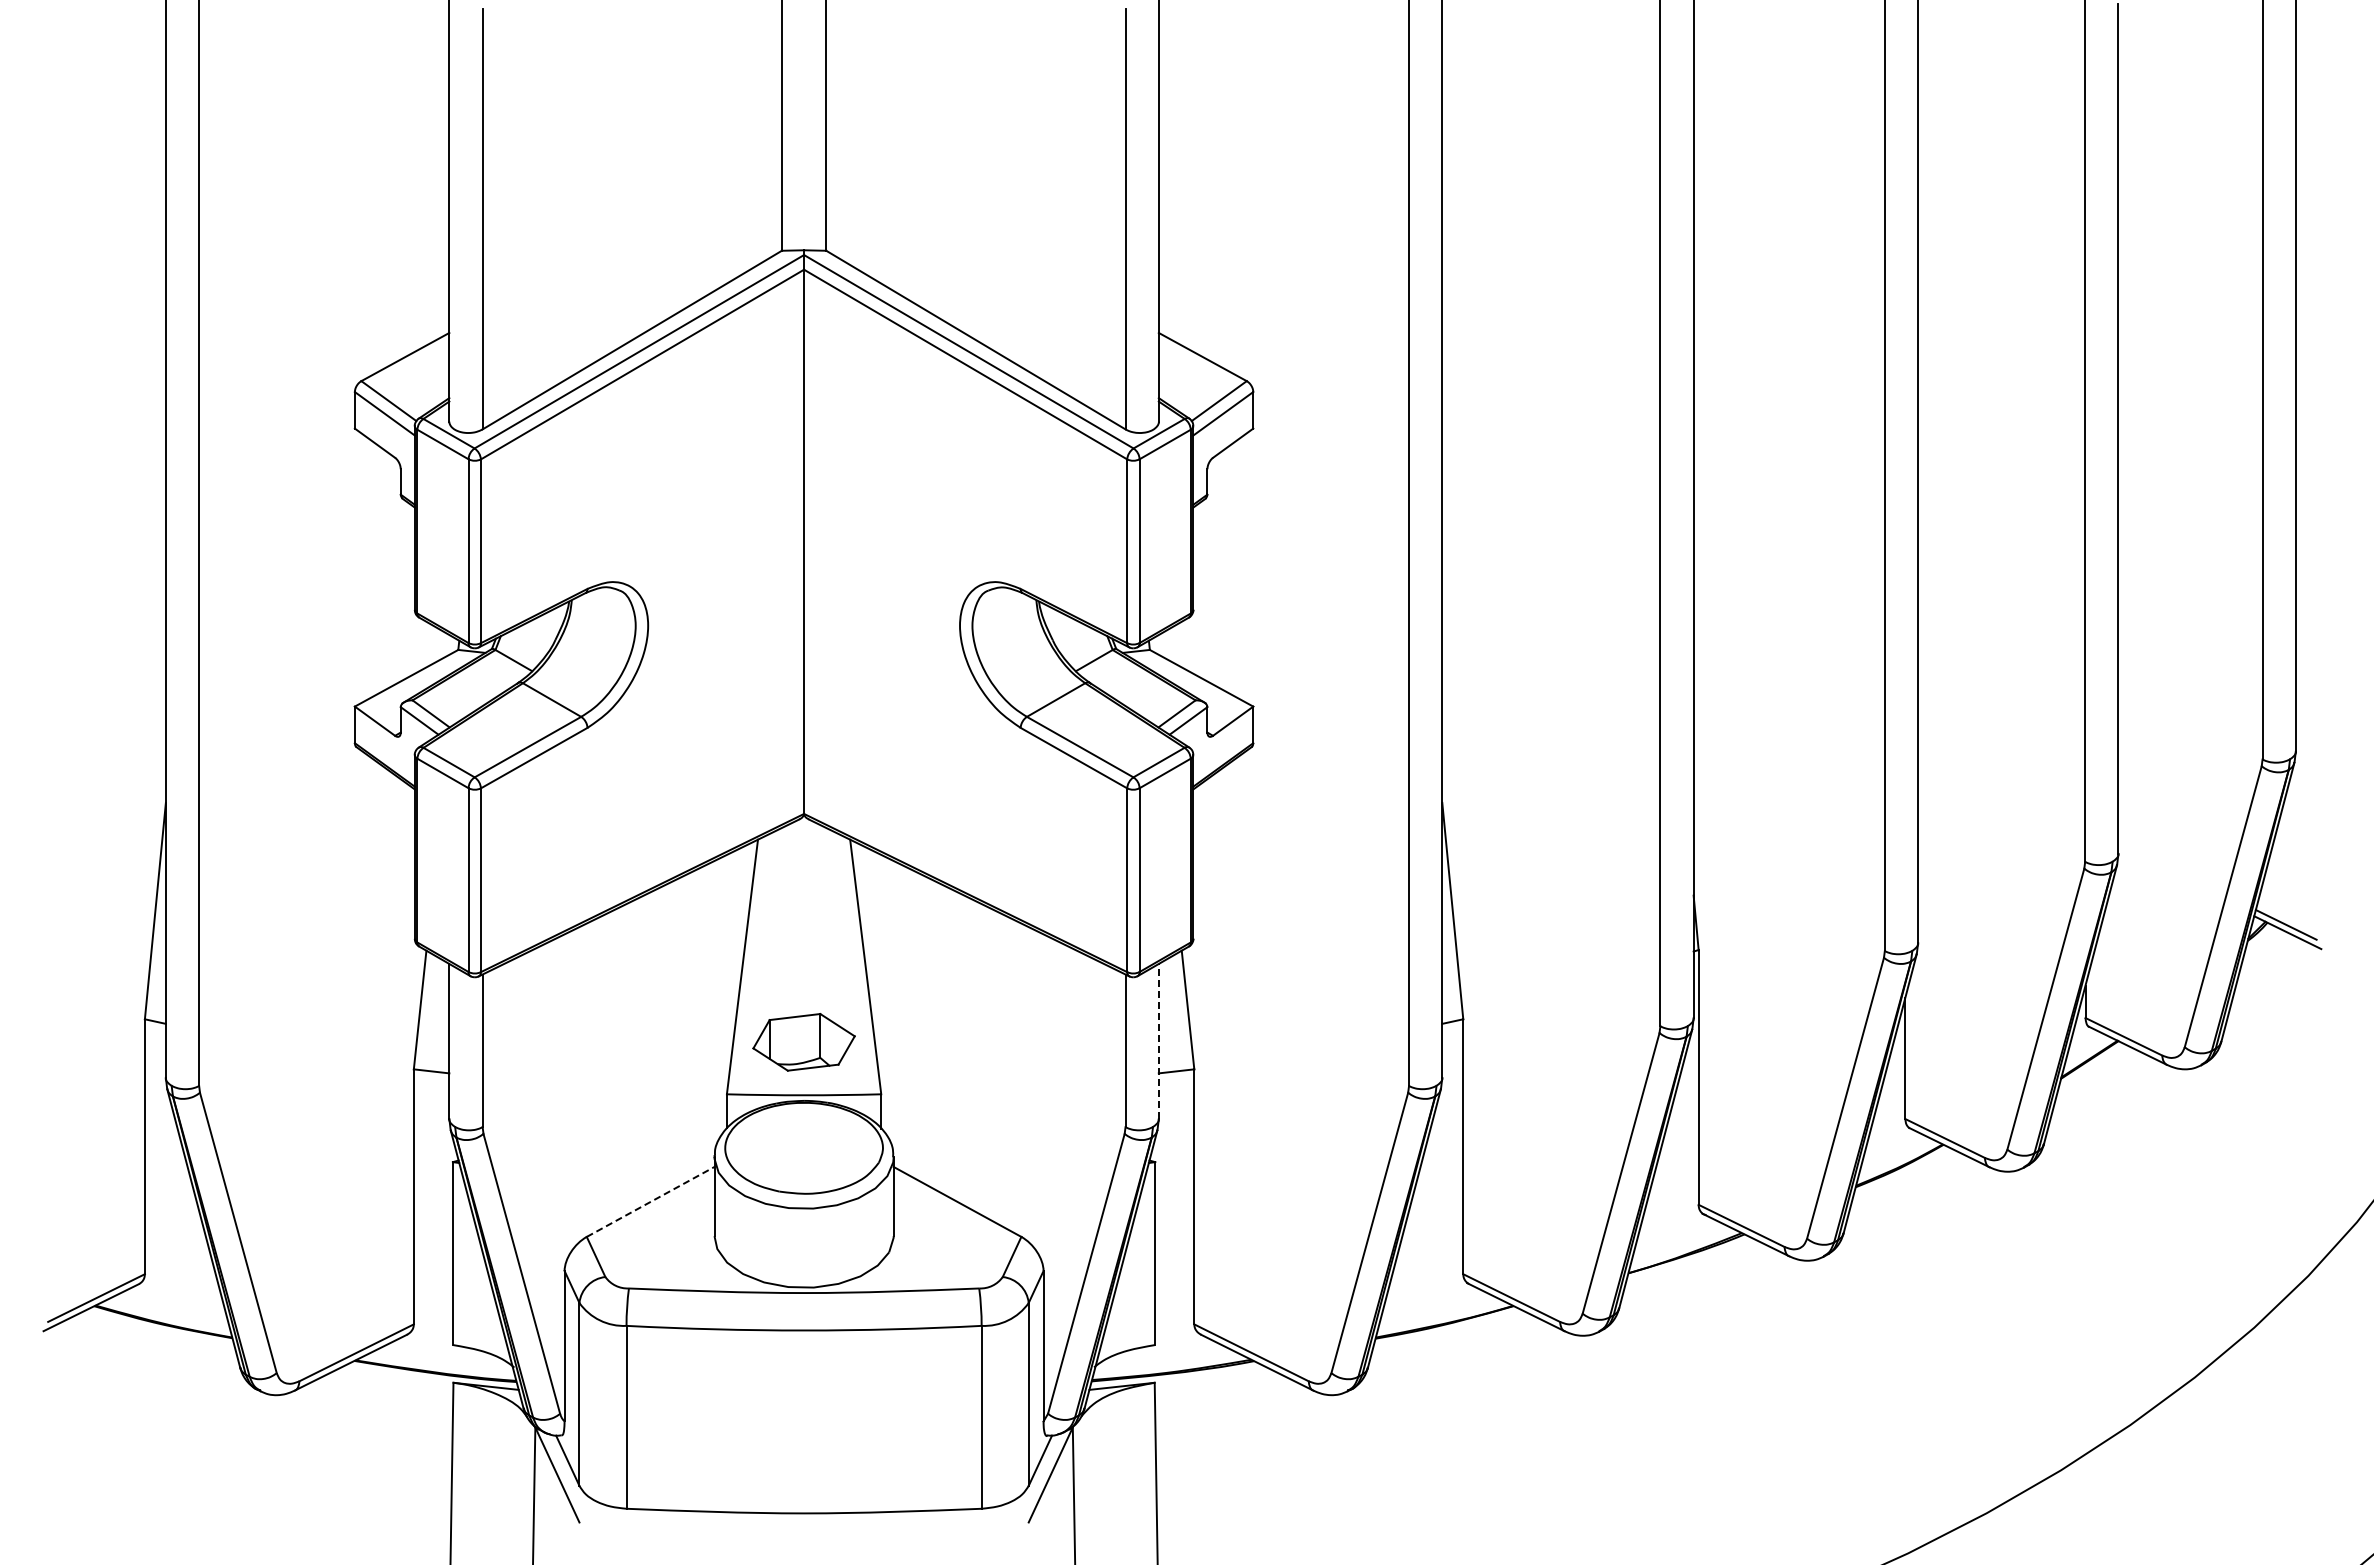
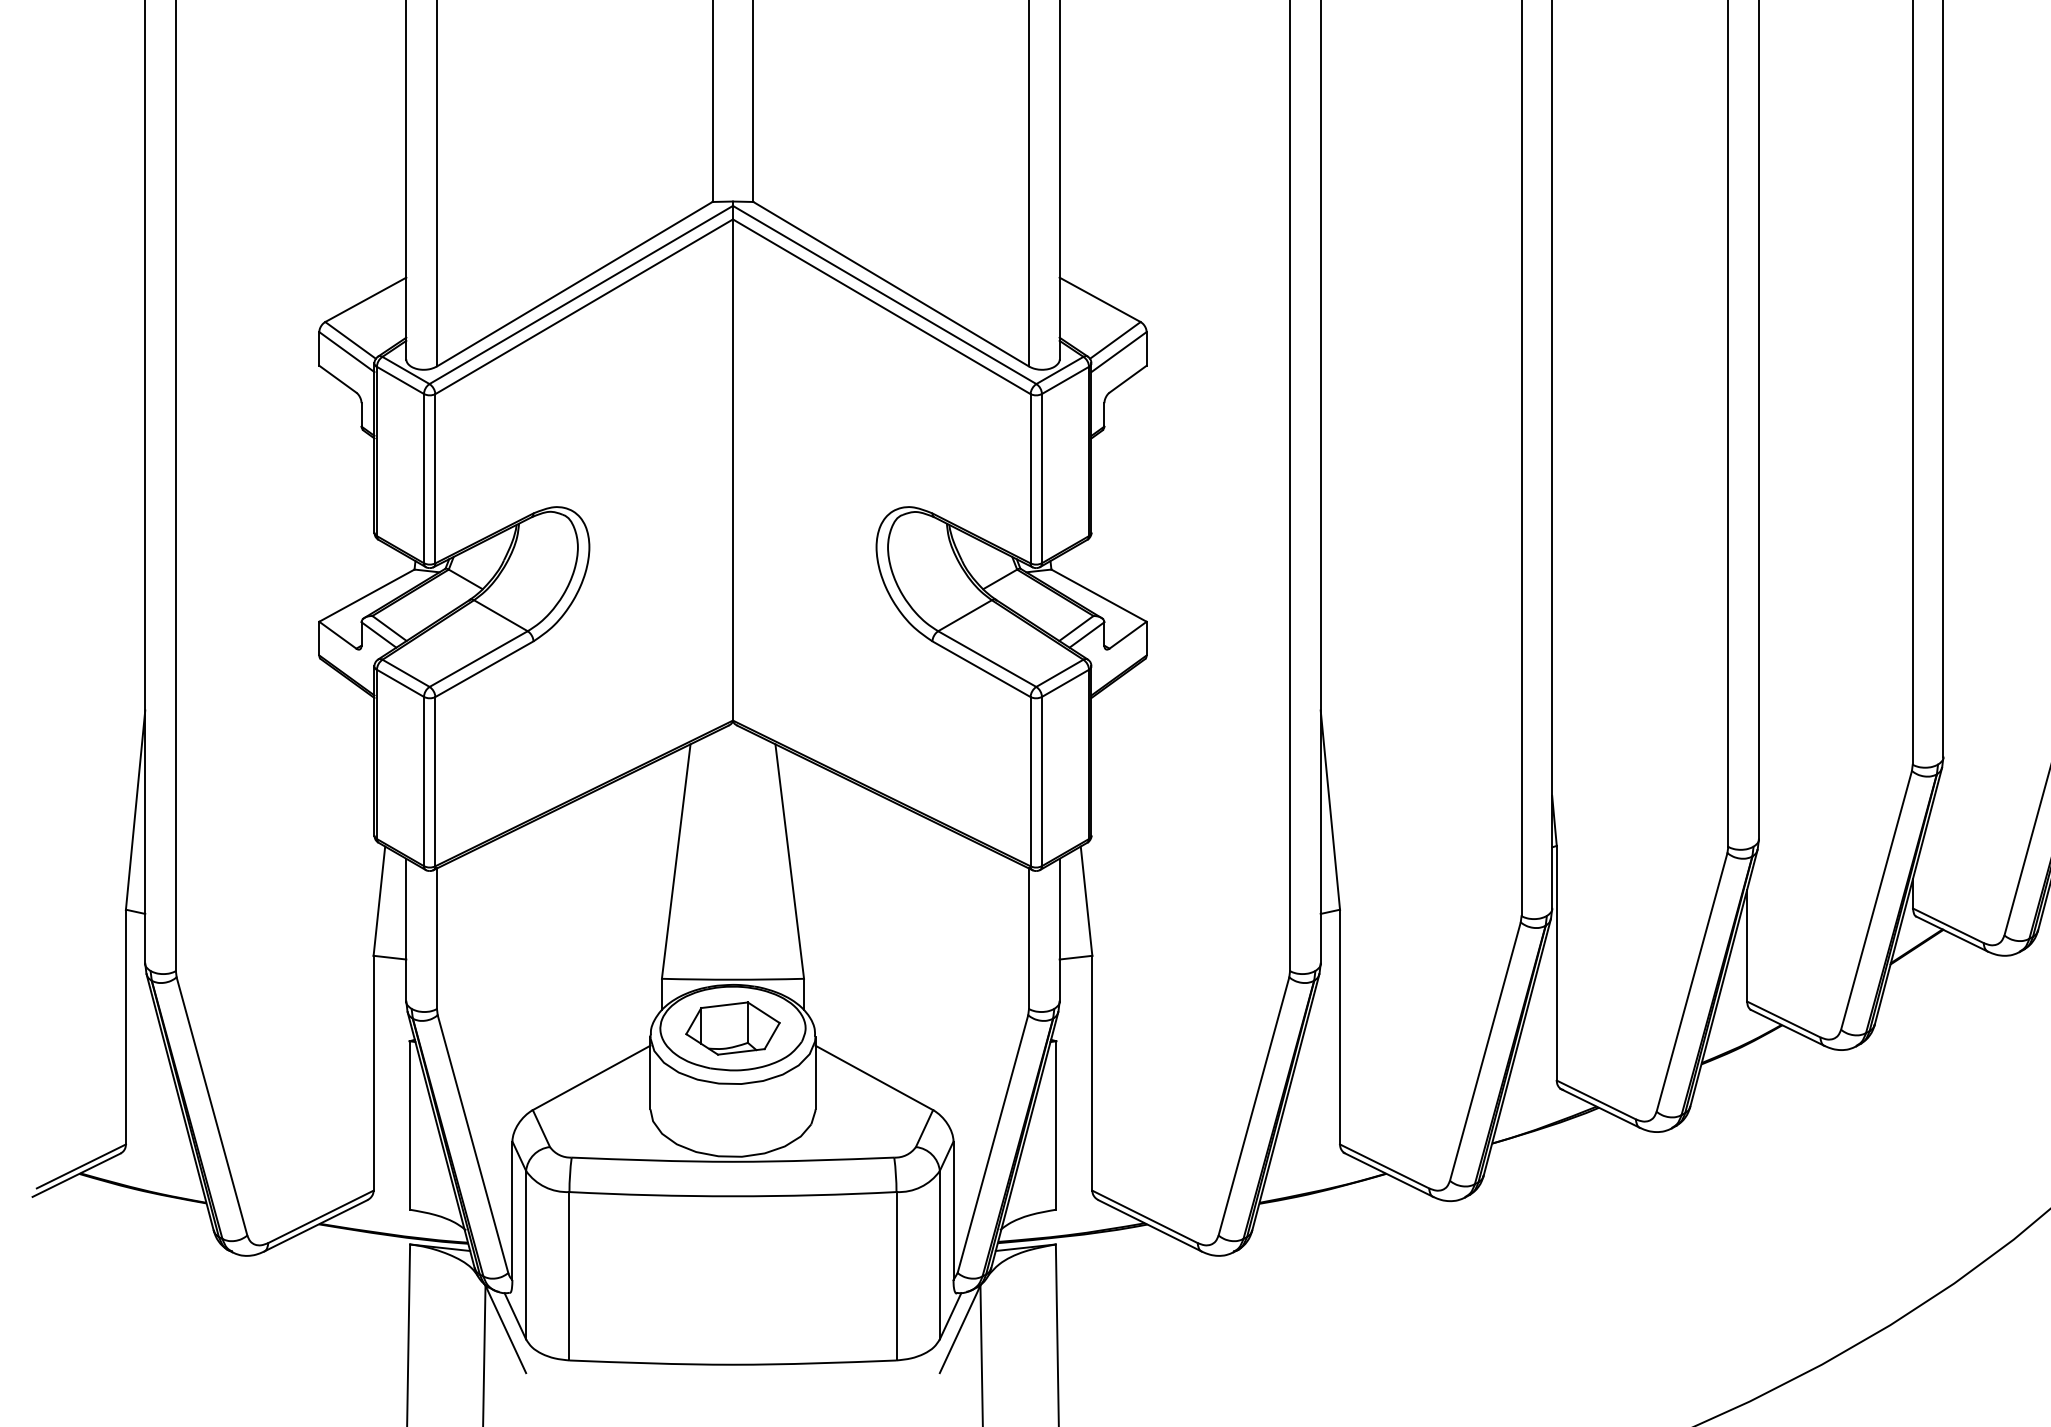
line: (1158, 1041) -> (1059, 930), dashed -> solid
part: (803, 1042) -> (732, 1028), moved
line: (650, 1201) -> (591, 1077), dashed -> solid

